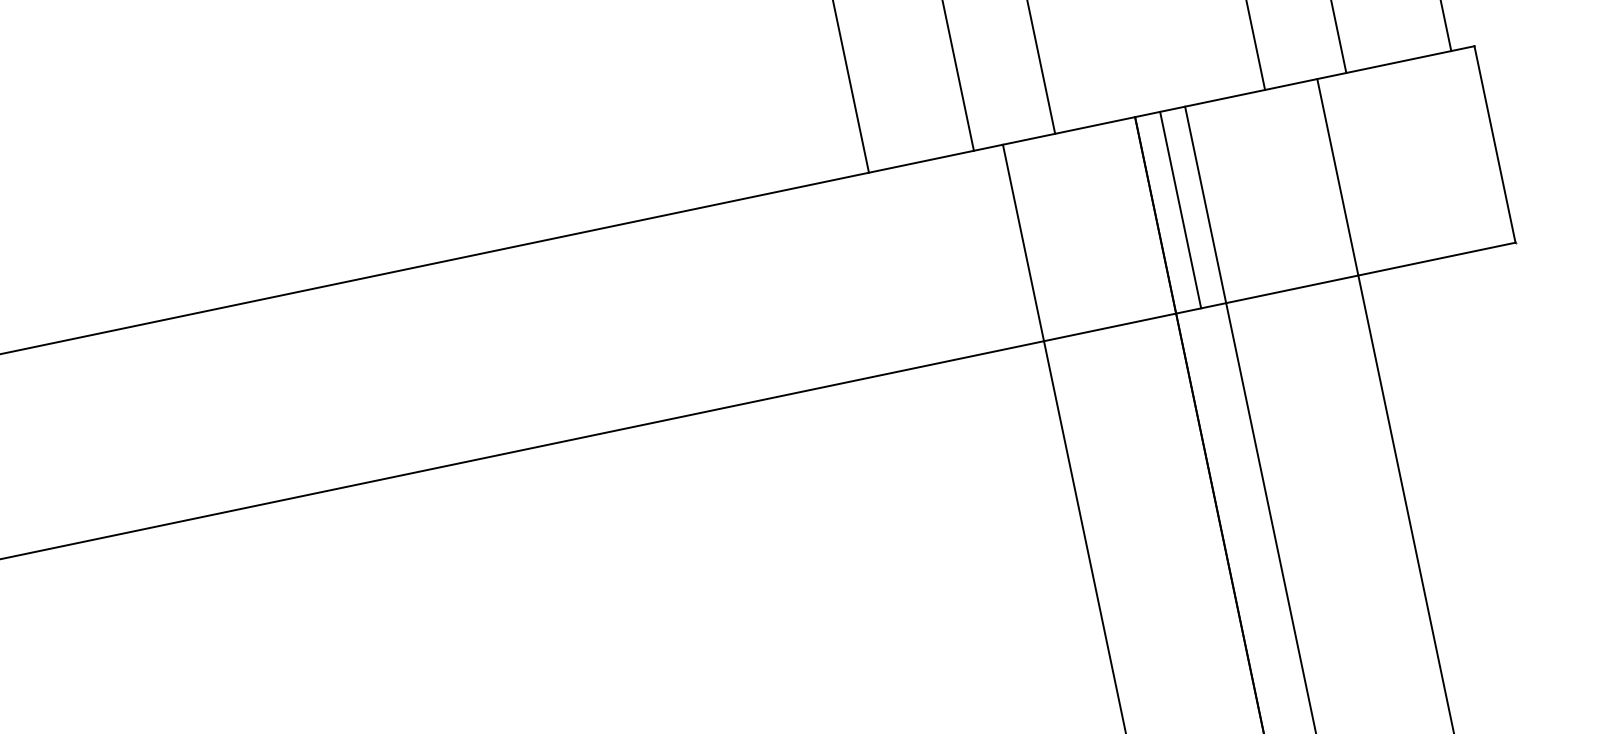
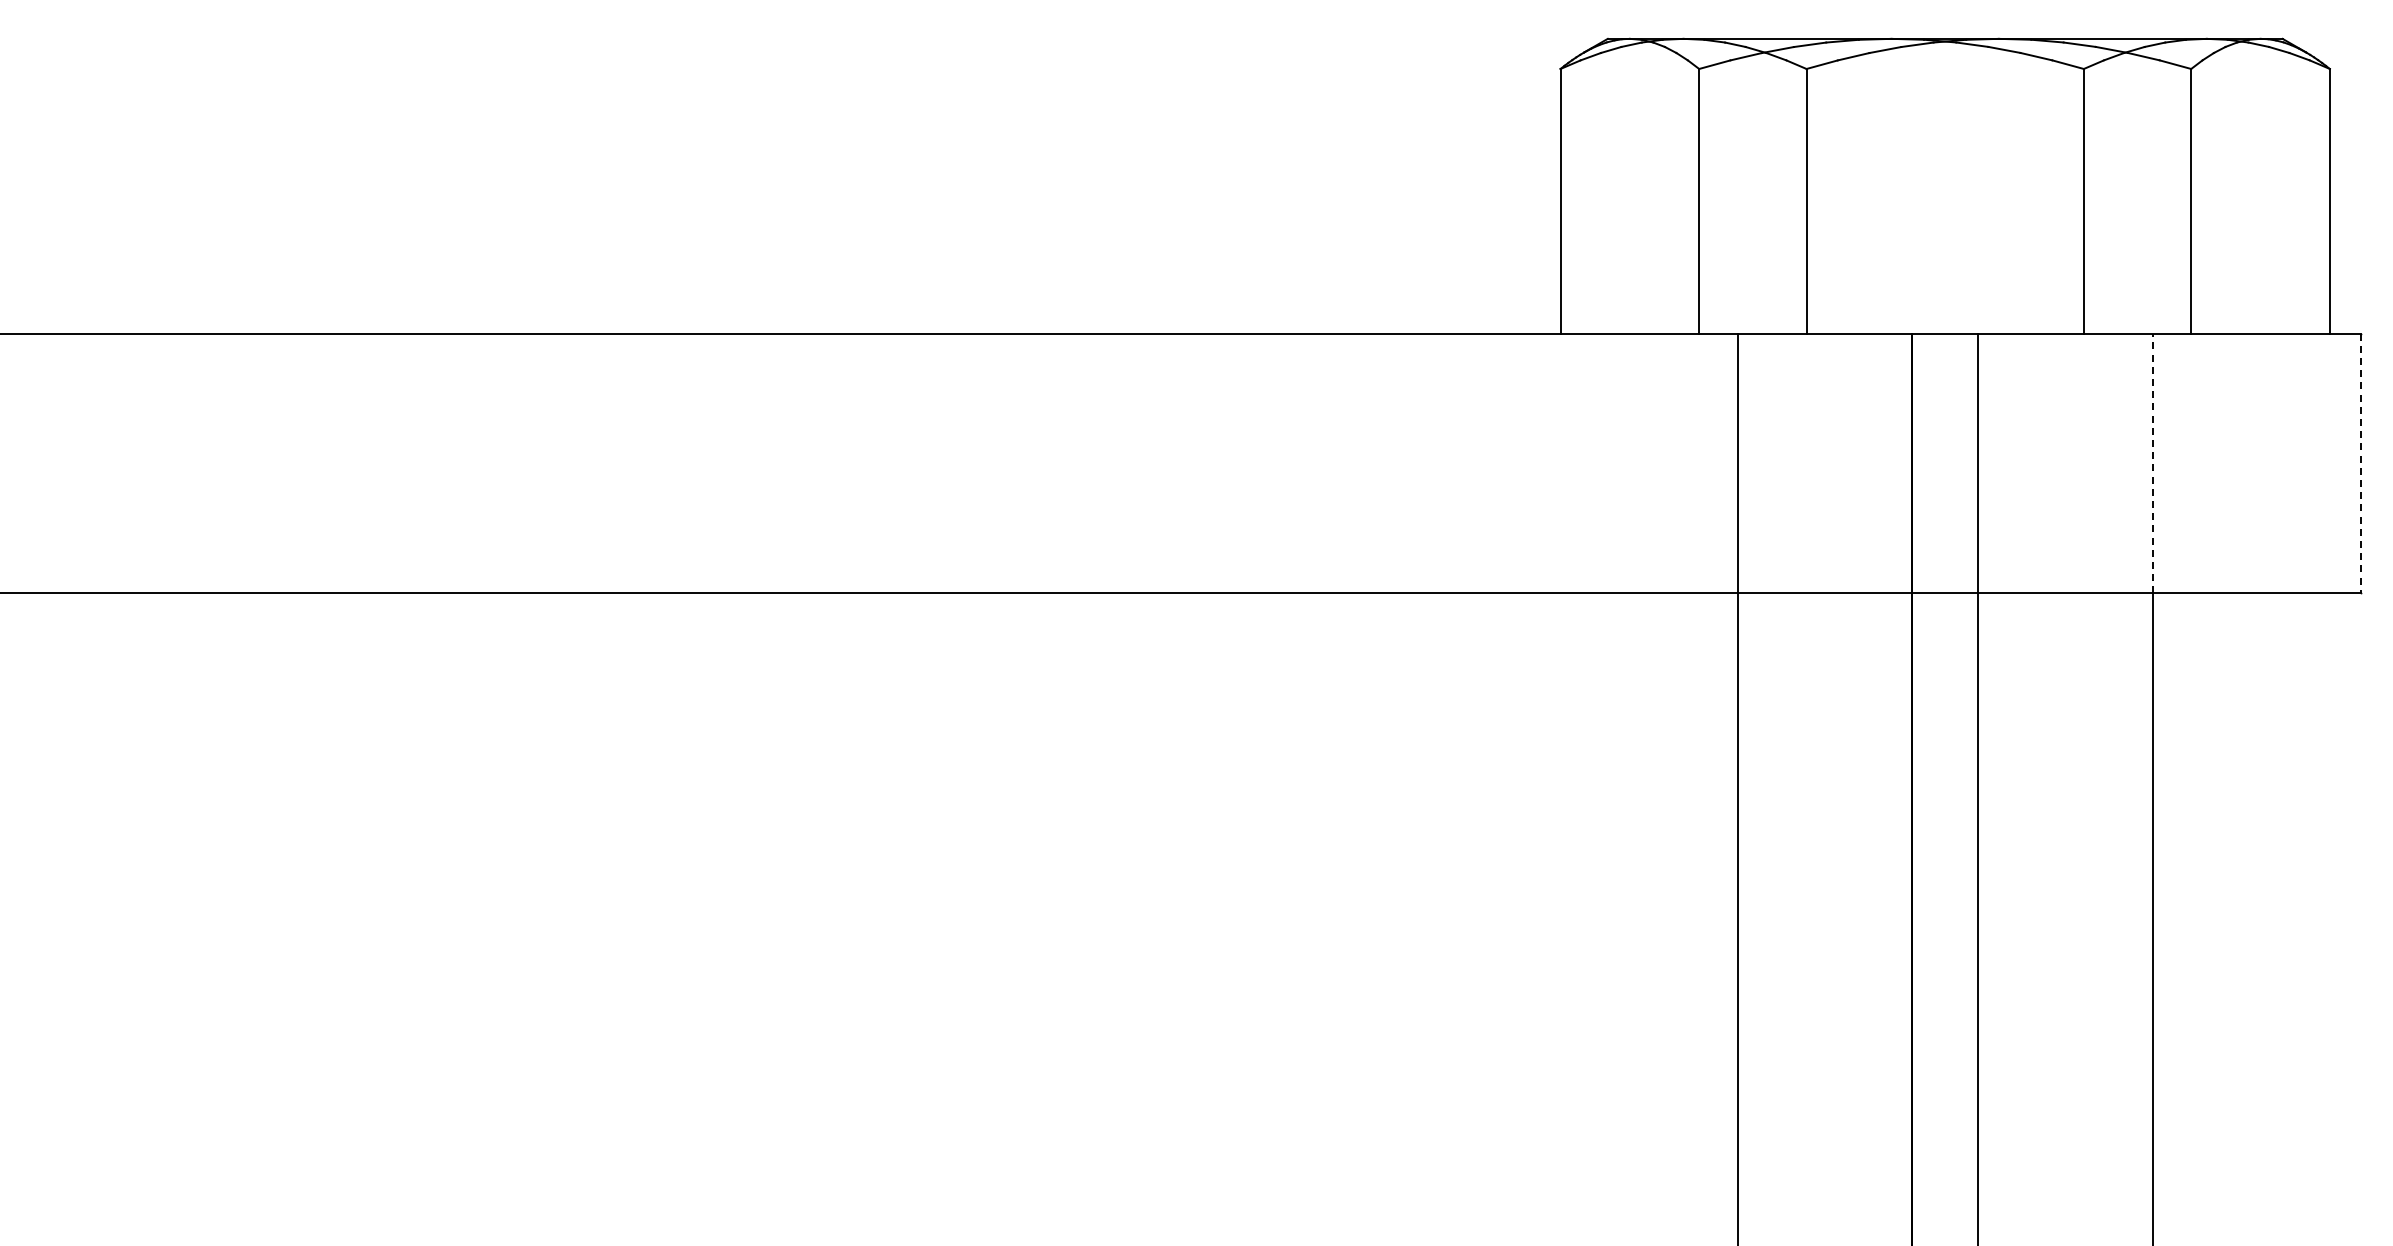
line: (1495, 144) -> (2360, 463), solid -> dashed
line: (1337, 177) -> (2152, 463), solid -> dashed
line: (1180, 210) -> (1945, 463), removed

